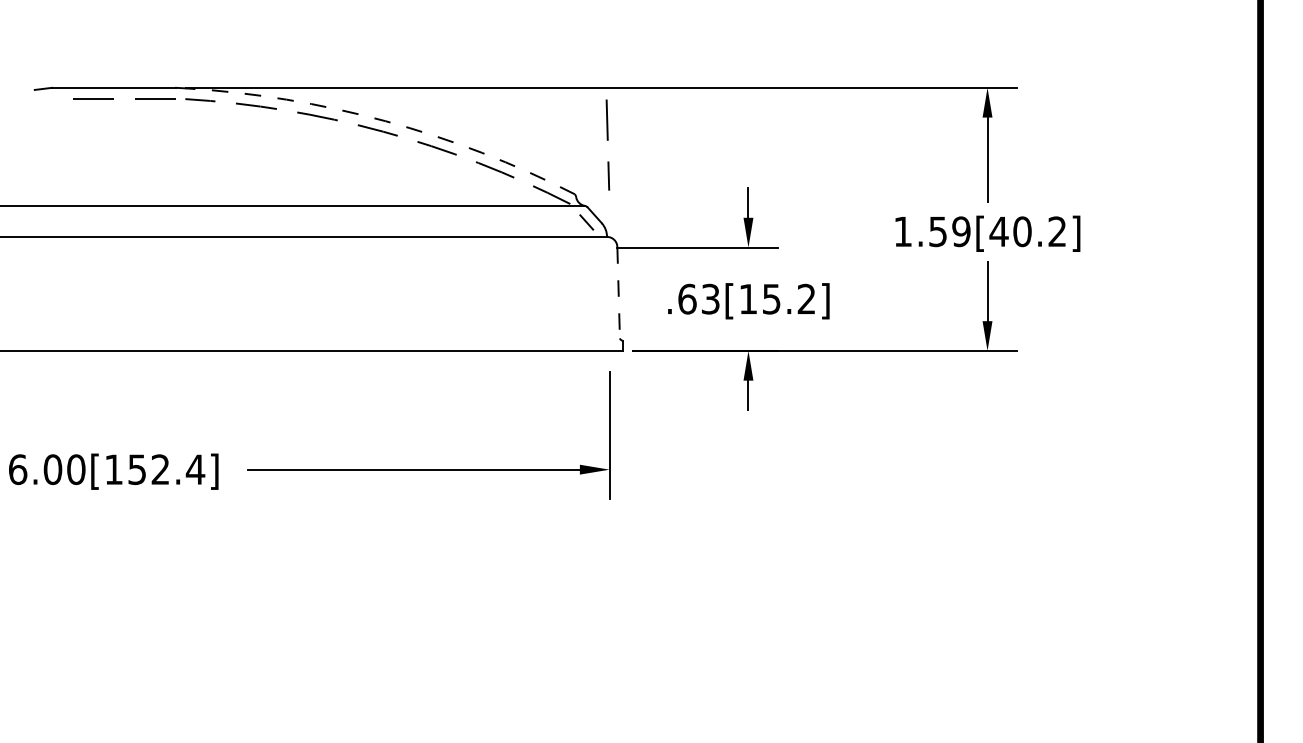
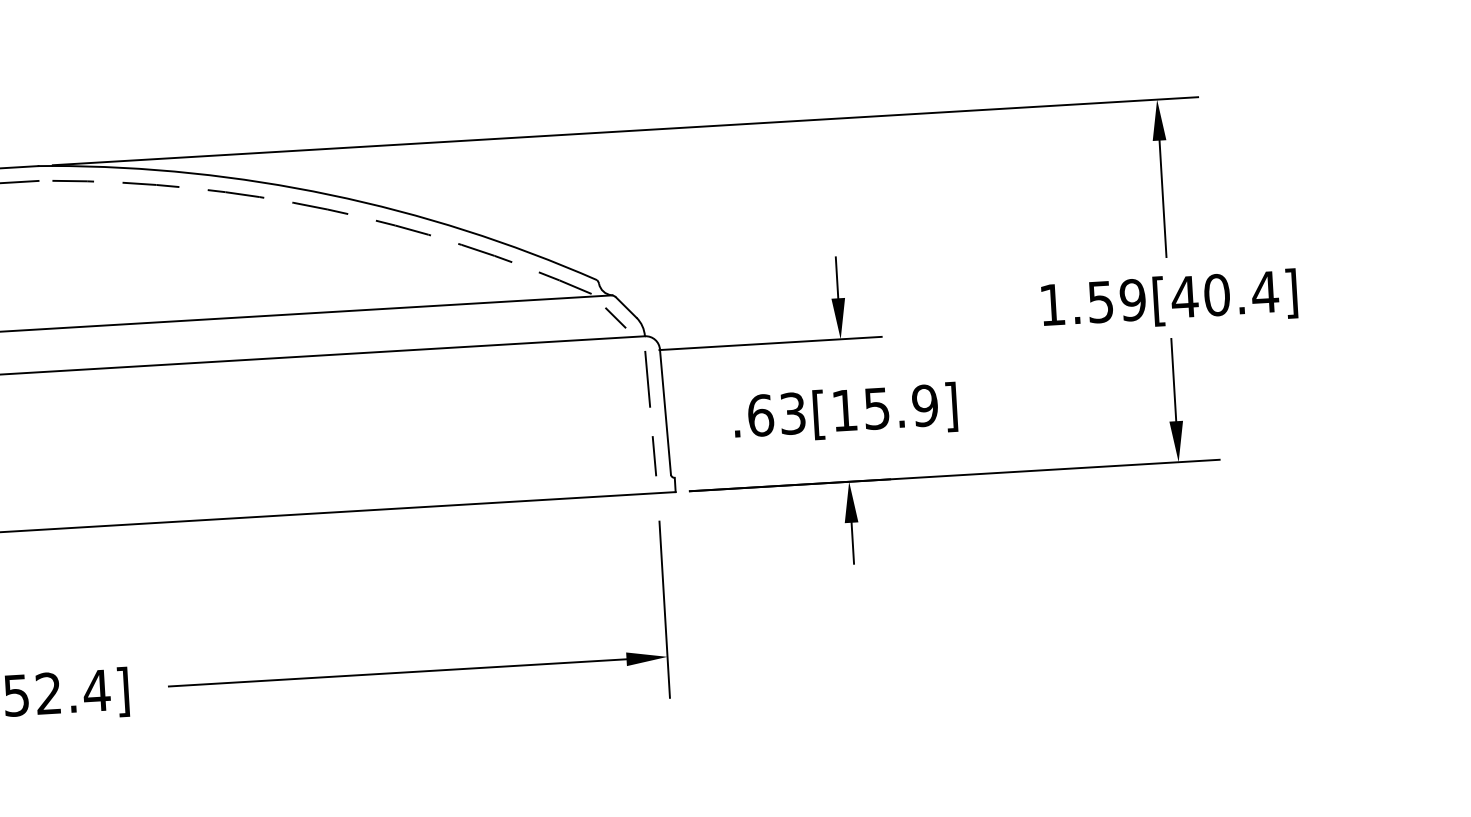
arc: (385, 121) -> (330, 195), dashed -> solid
line: (607, 140) -> (649, 407), moved
text: (1057, 231) -> (1265, 291), 1.59[40.2] -> 1.59[40.4]
line: (618, 292) -> (665, 411), dashed -> solid
text: (806, 299) -> (924, 406), .63[15.2] -> .63[15.9]

